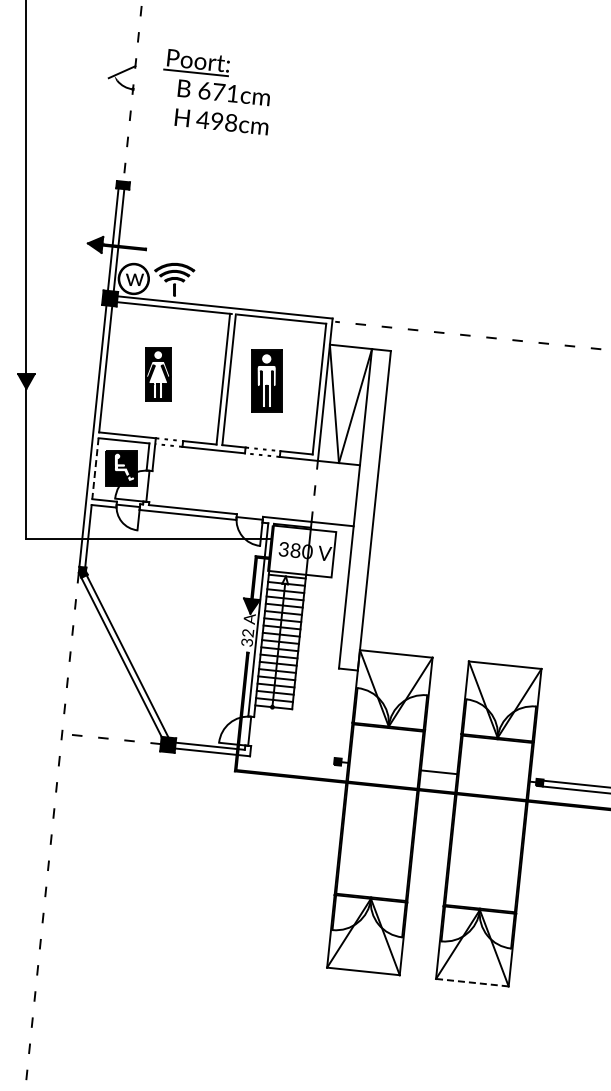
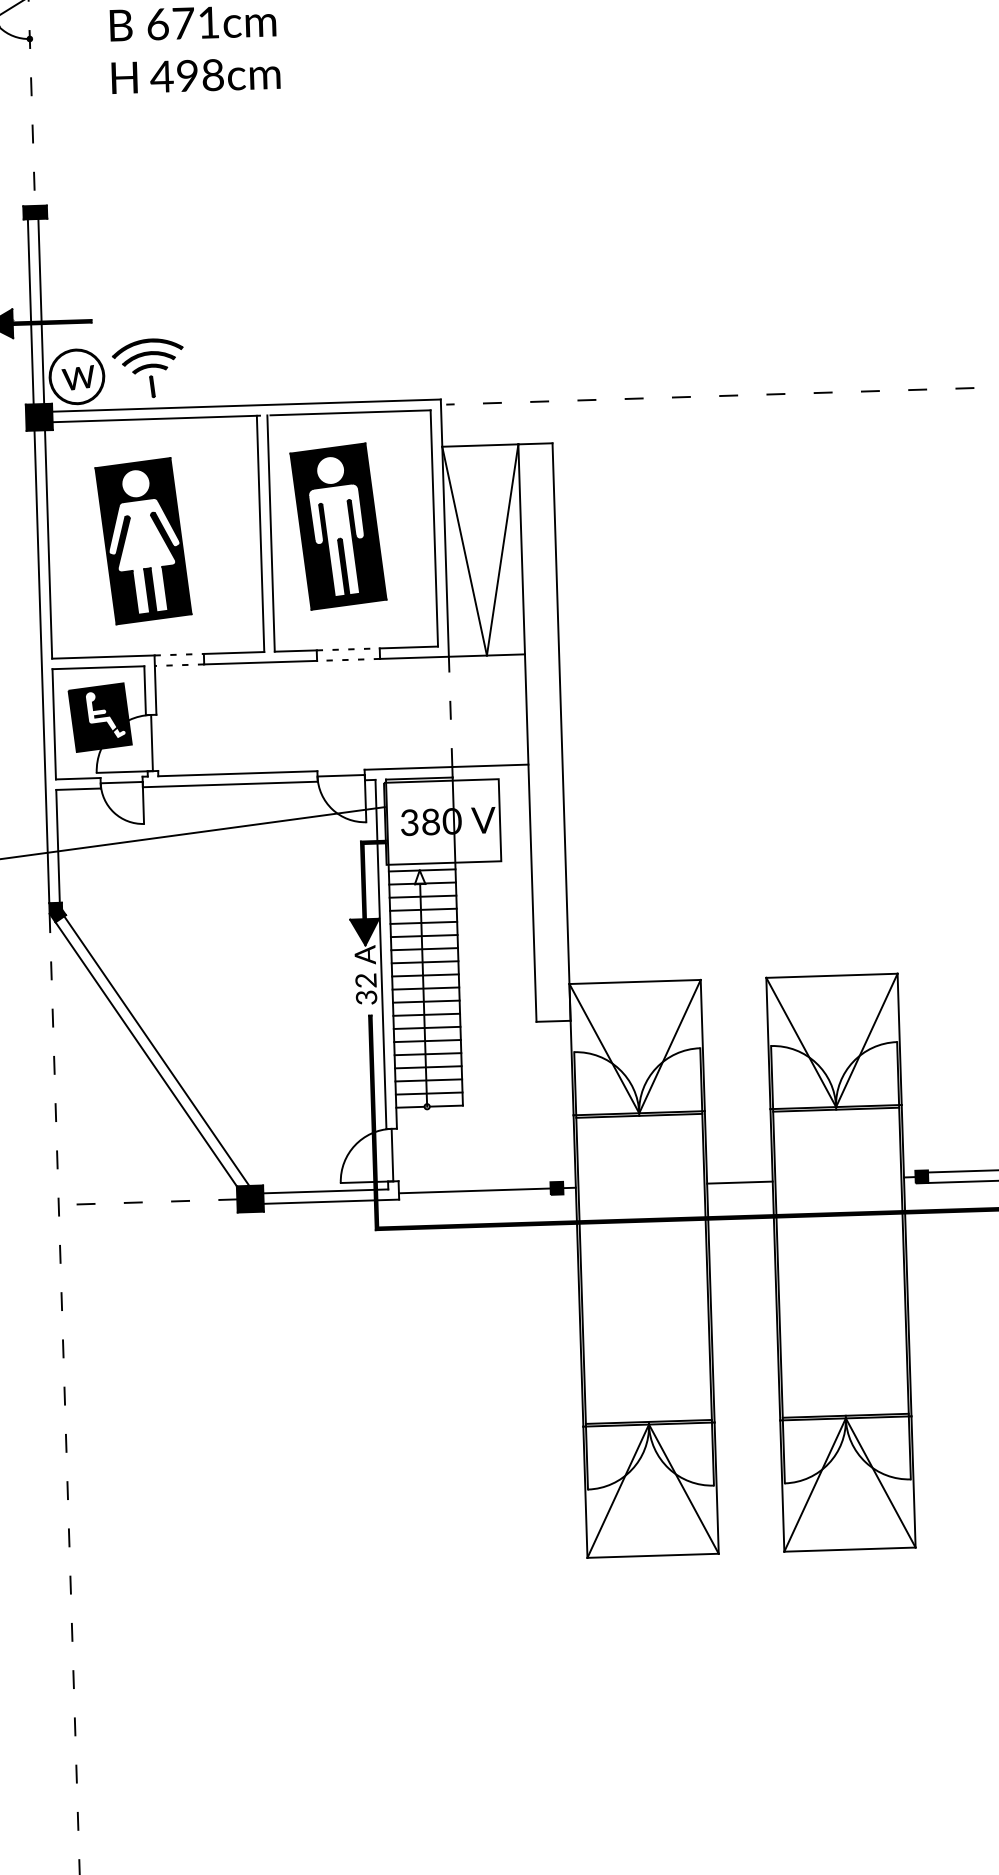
part: (157, 374) -> (142, 541), size x1.67
part: (266, 380) -> (337, 525), size x1.43
line: (95, 468) -> (54, 723), dashed -> solid
line: (292, 756) -> (474, 1189), added
line: (472, 982) -> (850, 1549), dashed -> solid

